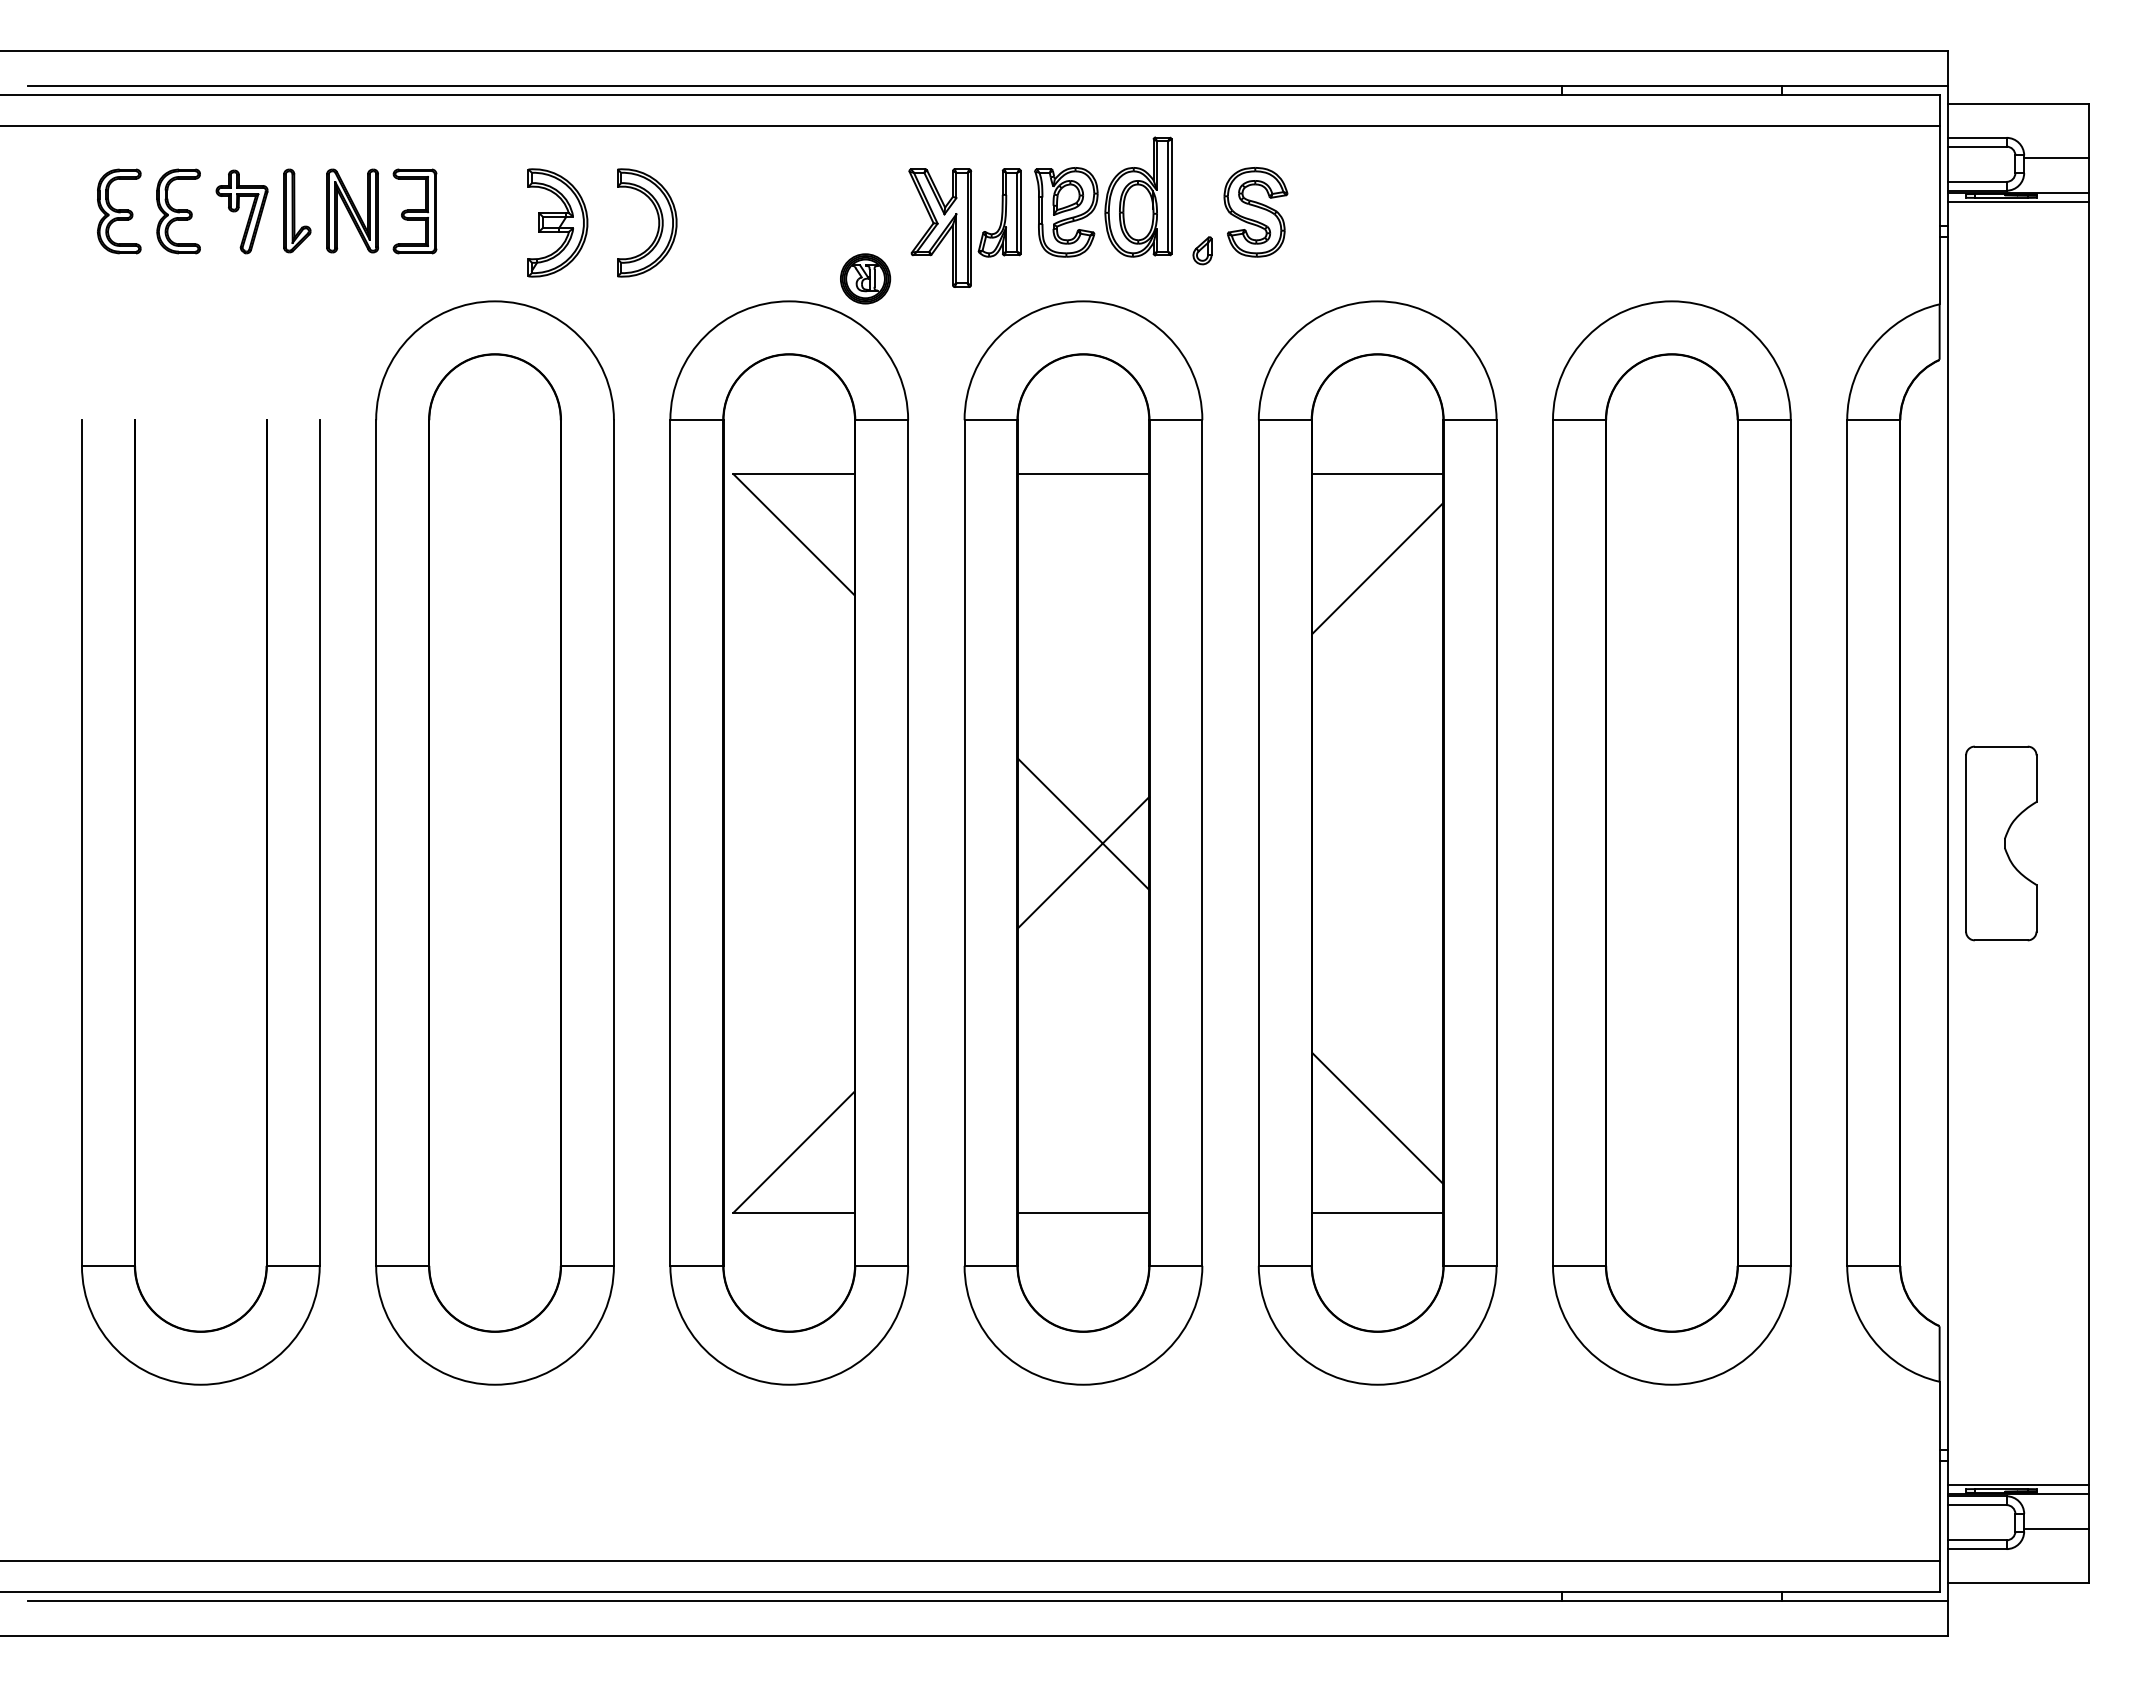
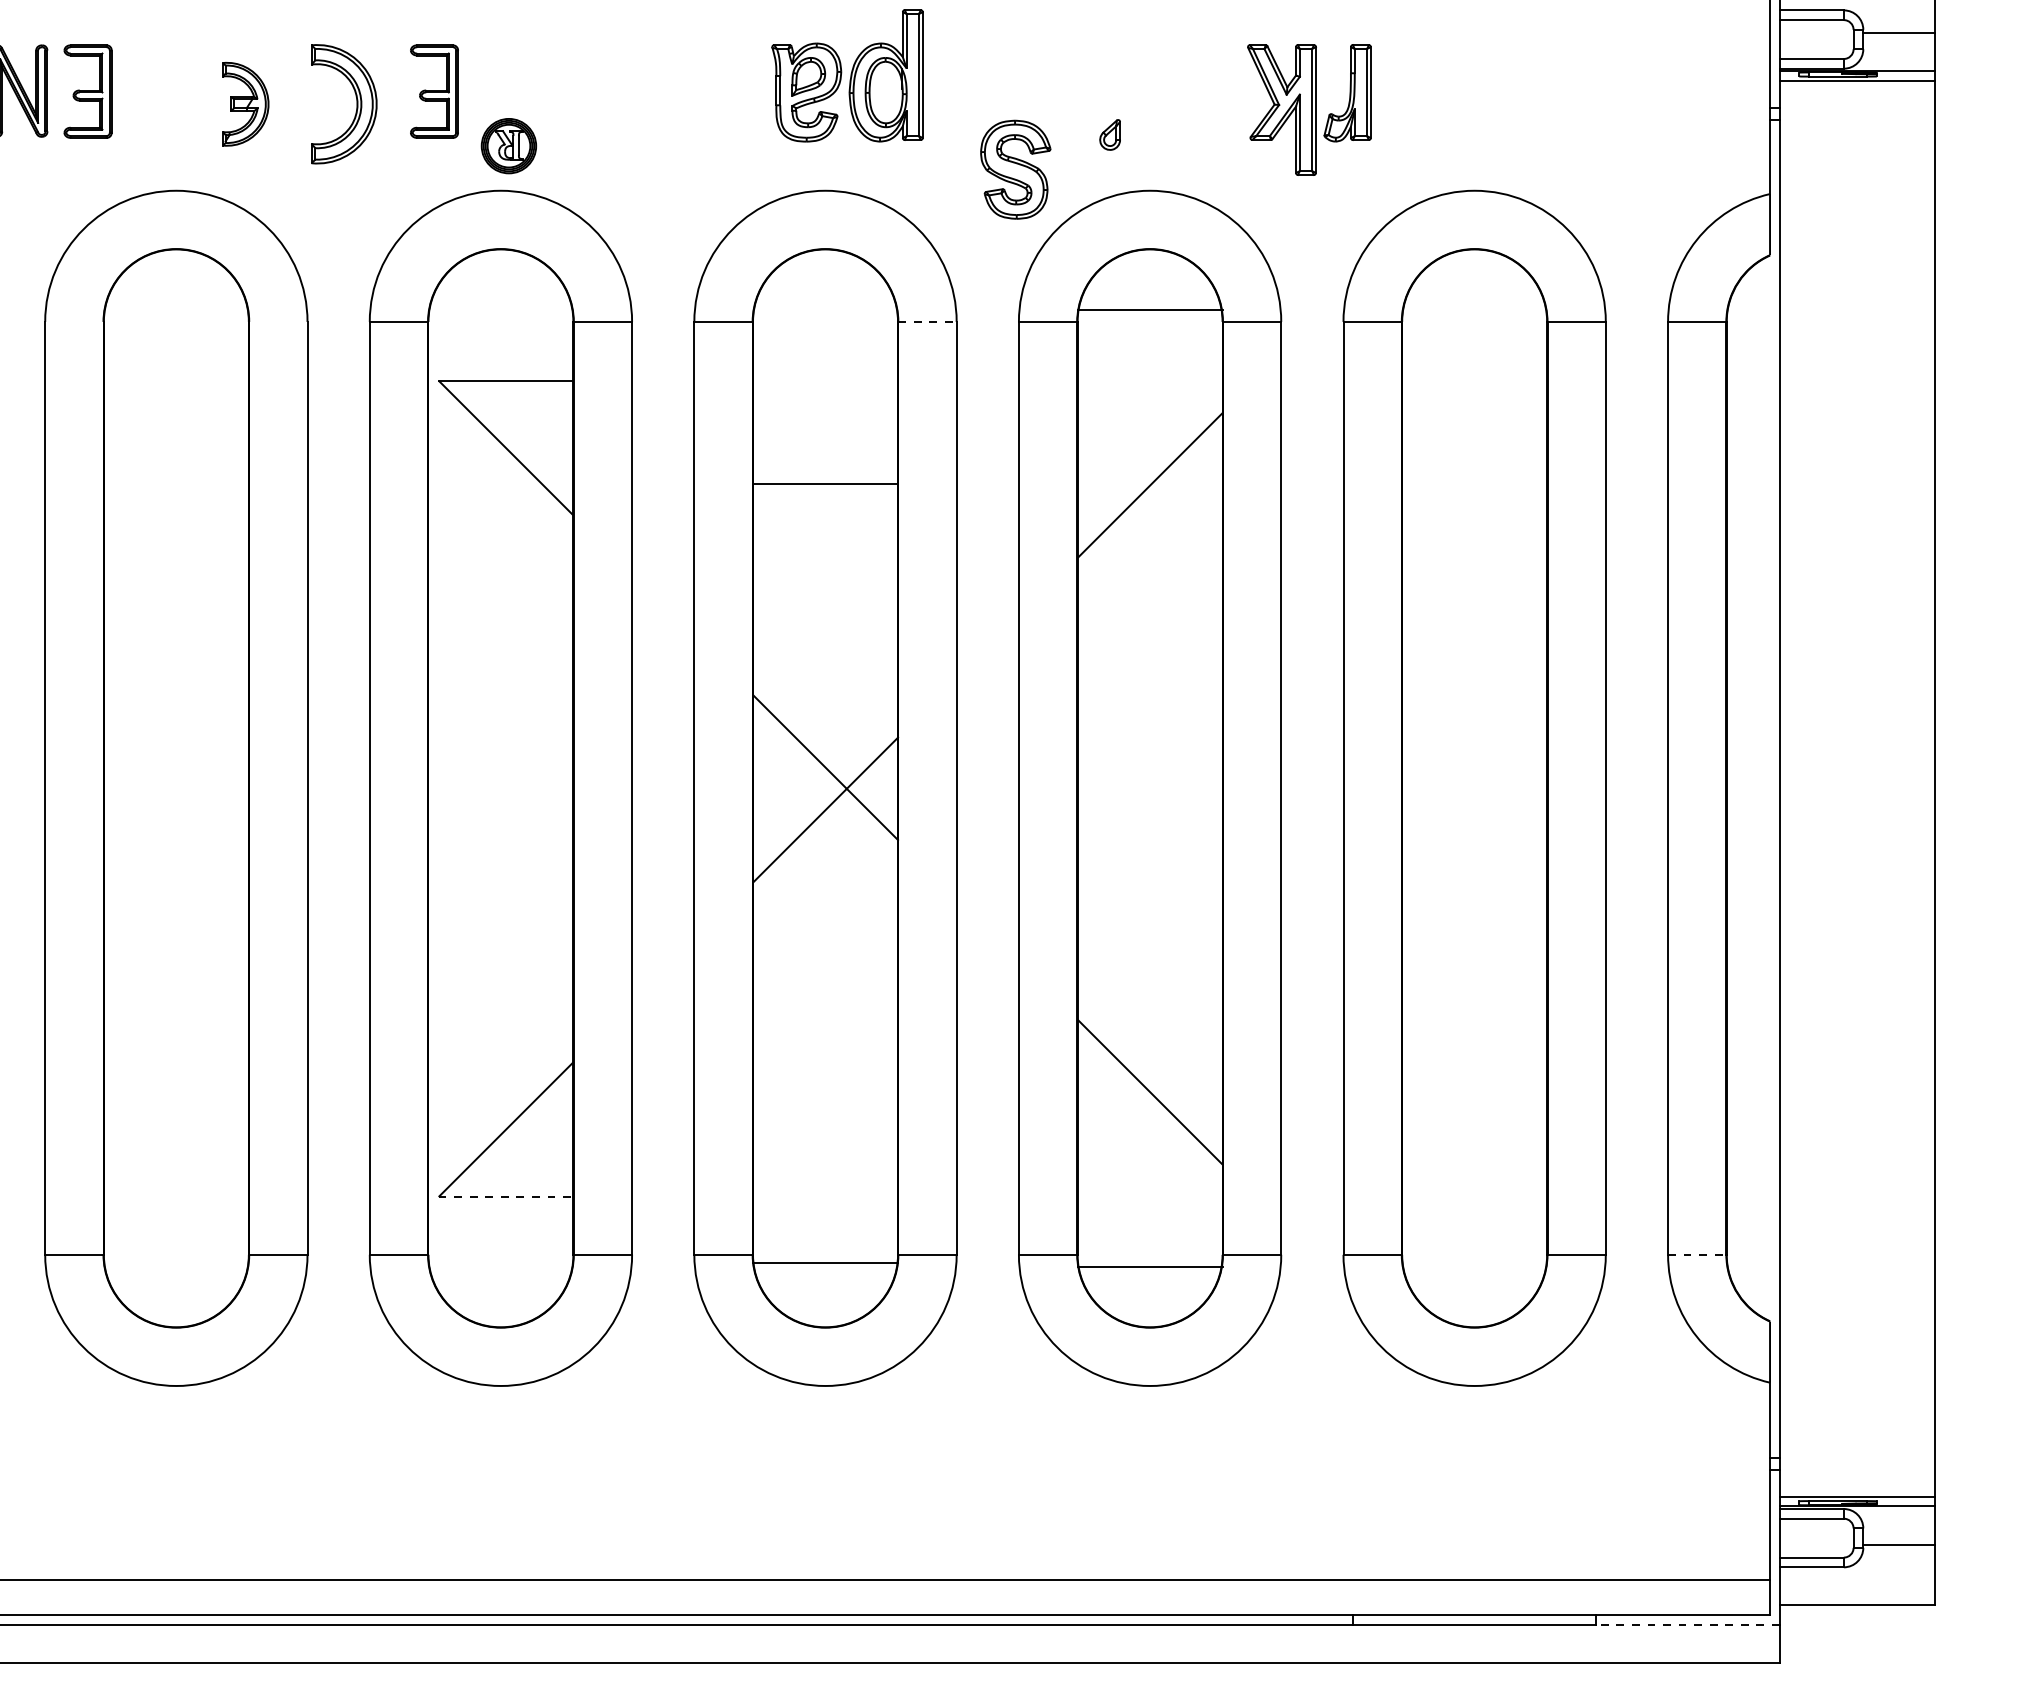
part: (728, 211) -> (433, 91), added
part: (1255, 212) -> (1015, 169), moved
part: (557, 222) -> (245, 103), size x0.7
part: (964, 227) -> (1308, 109), moved
part: (1202, 250) -> (1110, 134), moved
part: (865, 278) -> (508, 145), moved
line: (1176, 420) -> (928, 322), solid -> dashed
line: (1083, 473) -> (825, 484), moved
line: (1377, 473) -> (1149, 310), moved
part: (2001, 843) -> (1838, 788), removed
line: (794, 1213) -> (506, 1197), solid -> dashed
line: (1083, 1213) -> (825, 1263), moved
line: (1377, 1213) -> (1149, 1266), moved
line: (1874, 1265) -> (1698, 1254), solid -> dashed
line: (1864, 1601) -> (1687, 1625), solid -> dashed

